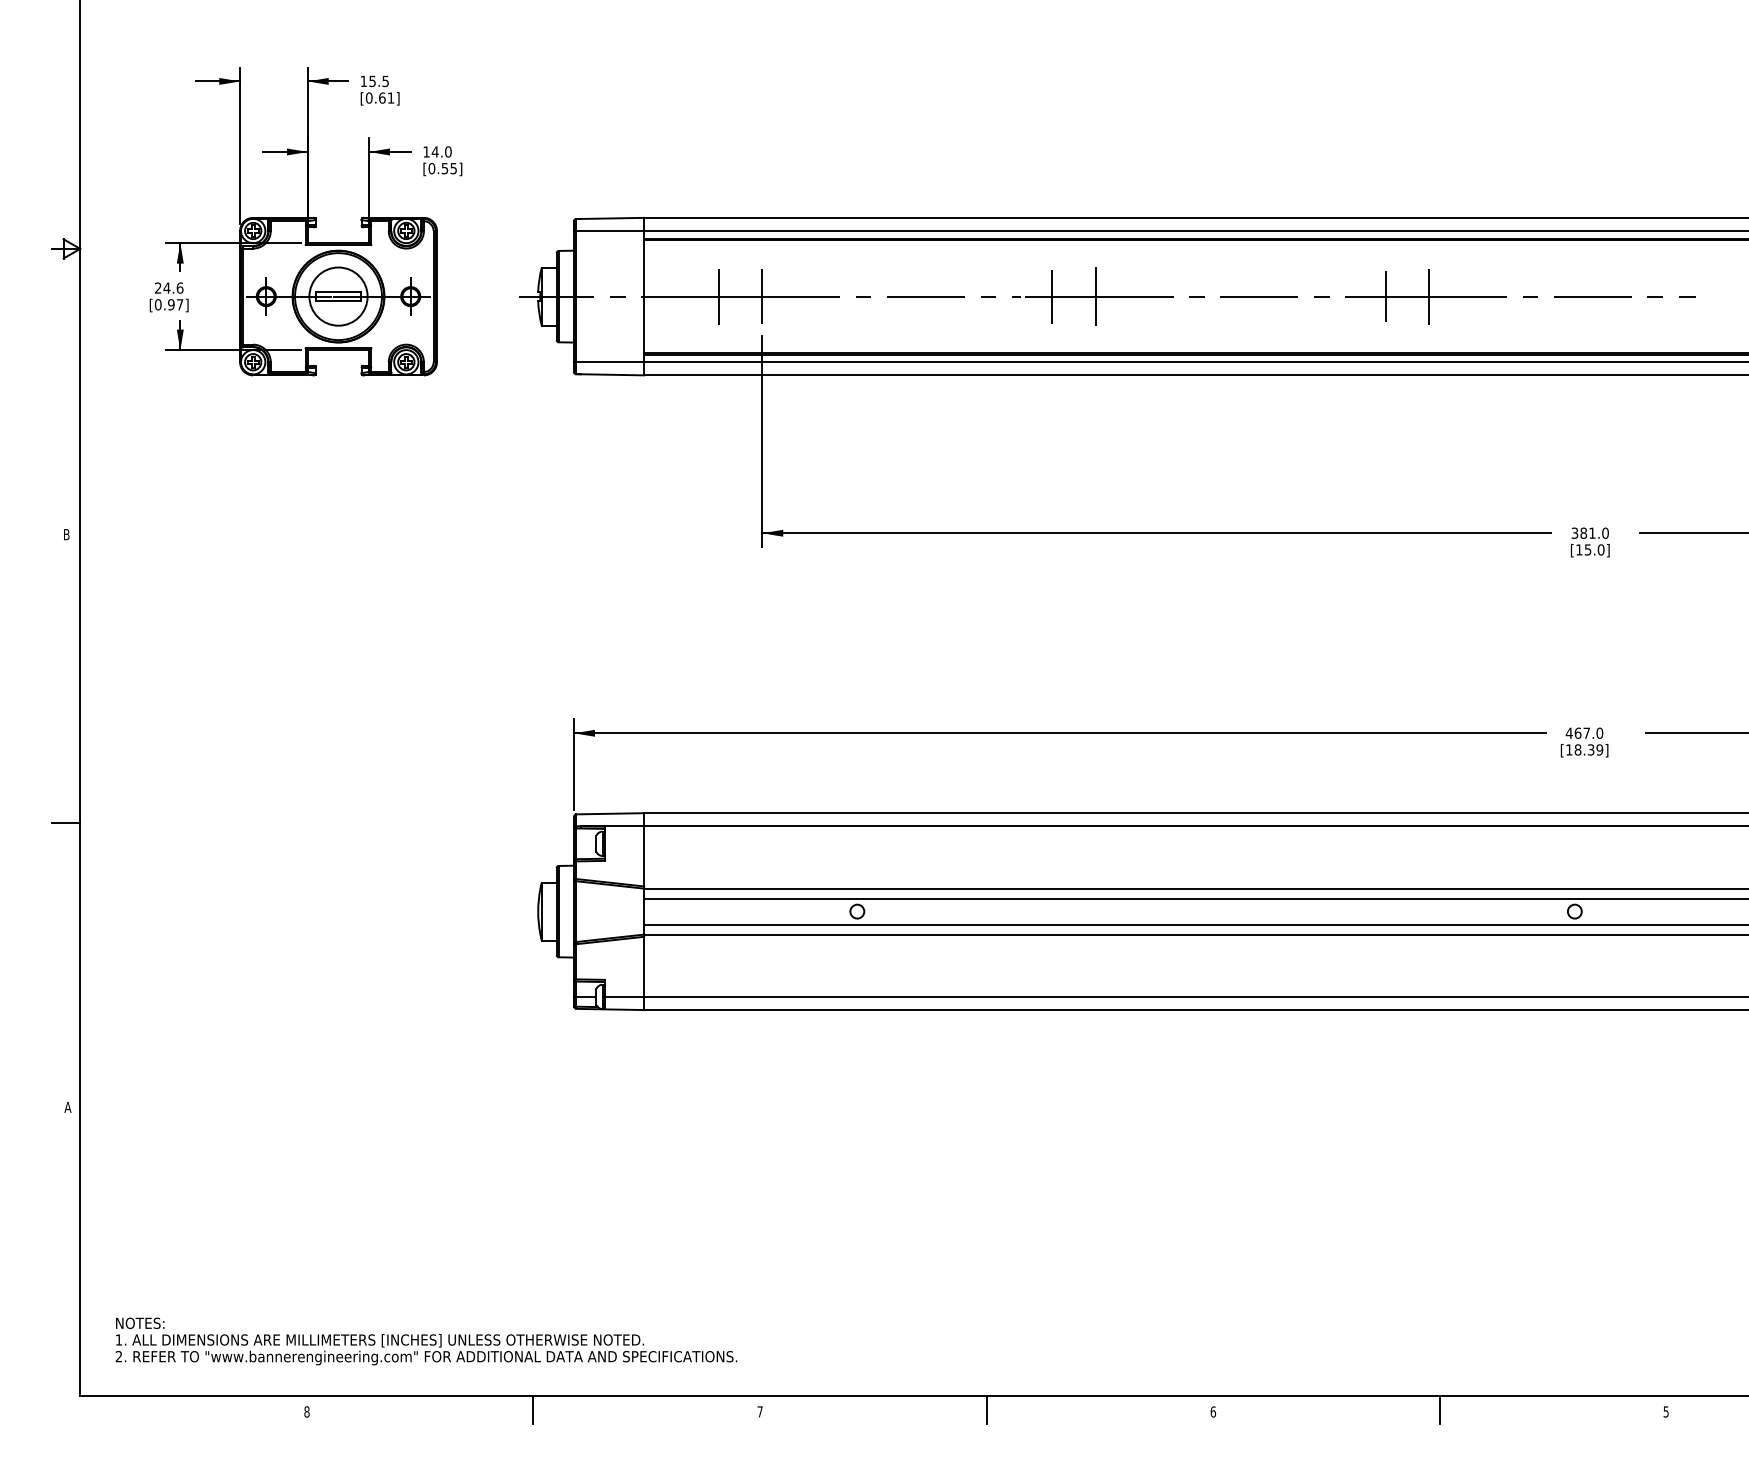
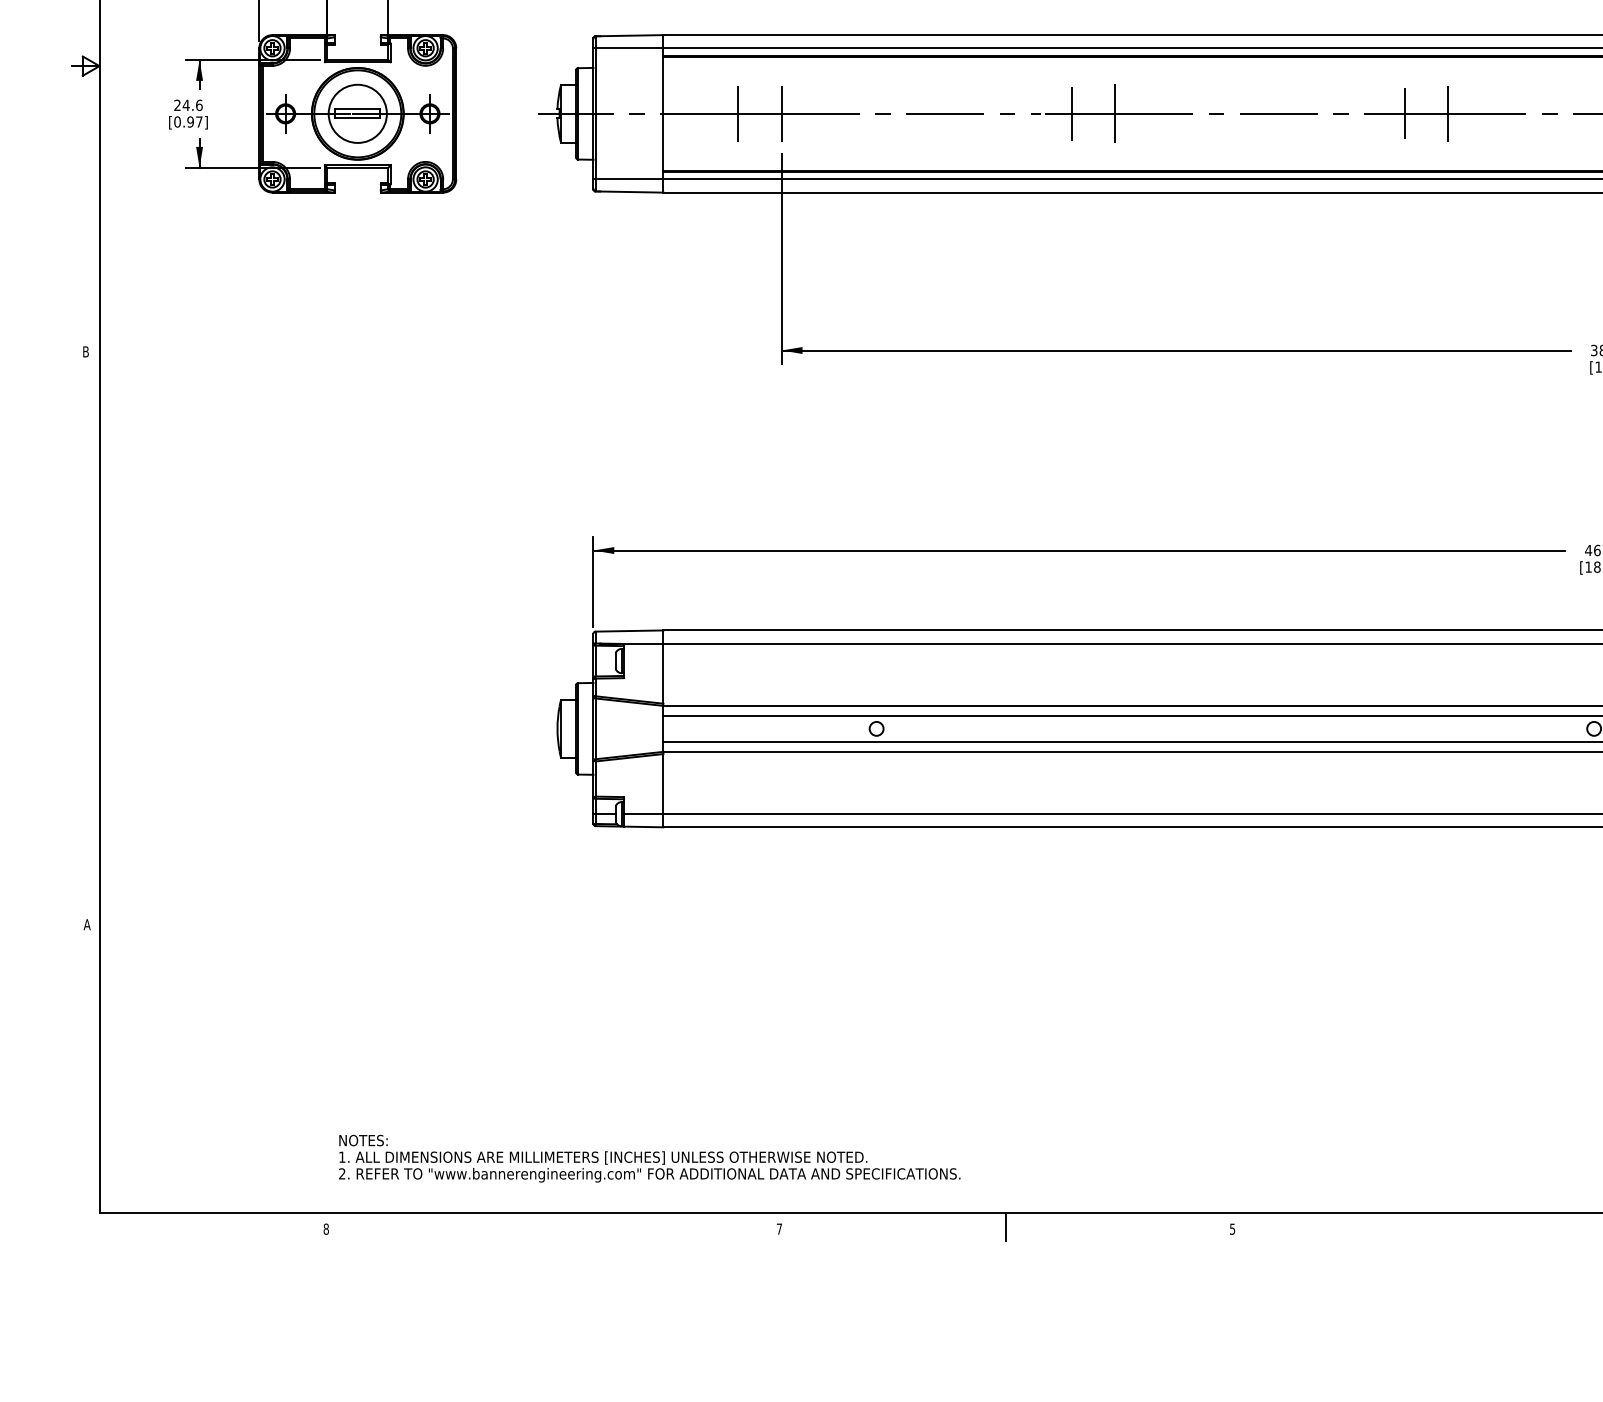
line: (66, 822) -> (85, 639), removed
text: (426, 1341) -> (649, 1158), moved
line: (533, 1409) -> (552, 1226), removed
line: (1439, 1409) -> (1458, 1226), removed
text: (1213, 1411) -> (1232, 1228), 6 -> 5

